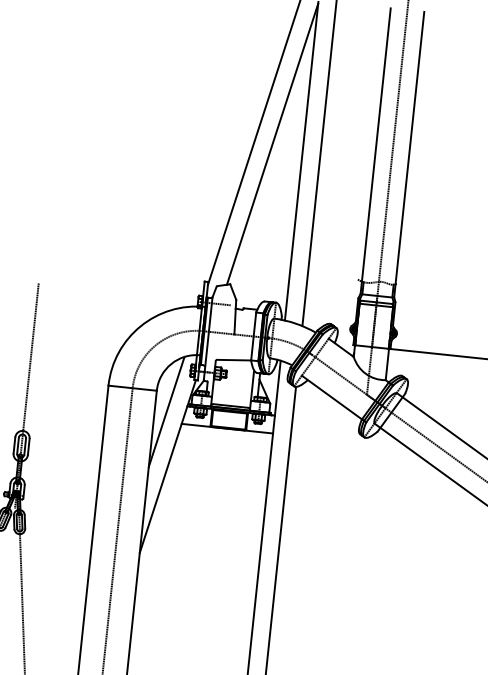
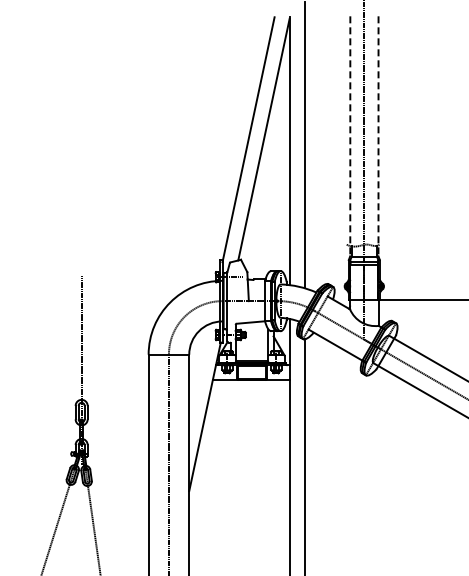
line: (375, 151) -> (350, 136), solid -> dashed
line: (409, 154) -> (378, 136), solid -> dashed
line: (166, 411) -> (199, 371), removed

